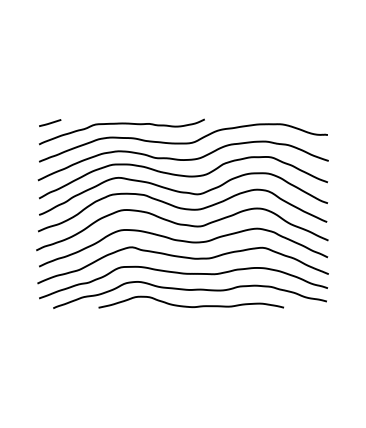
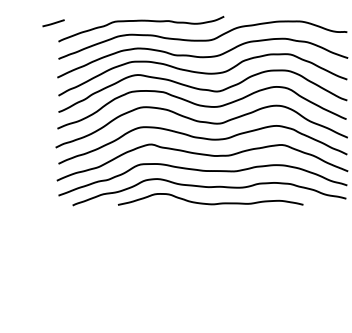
line: (50, 122) -> (53, 22), moved

